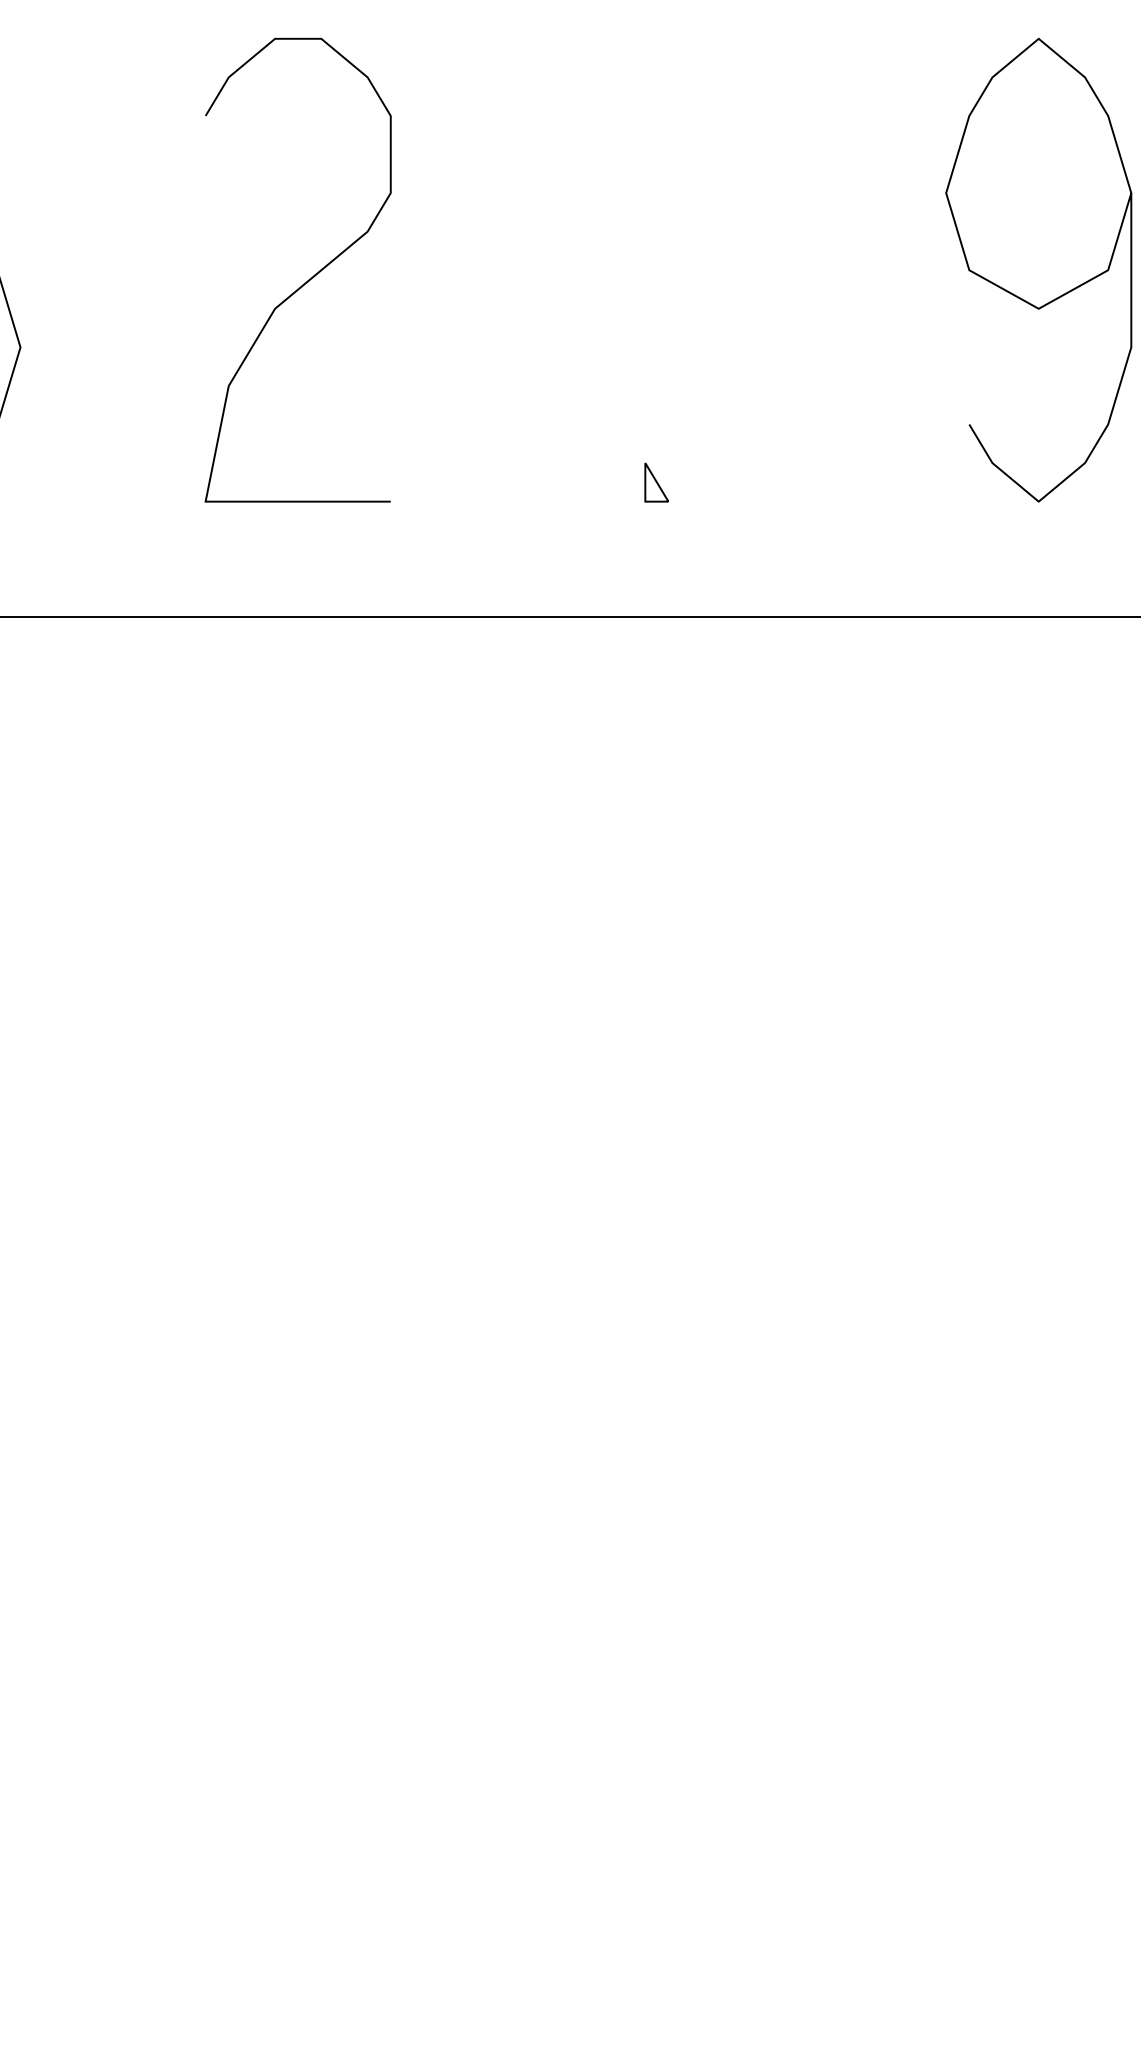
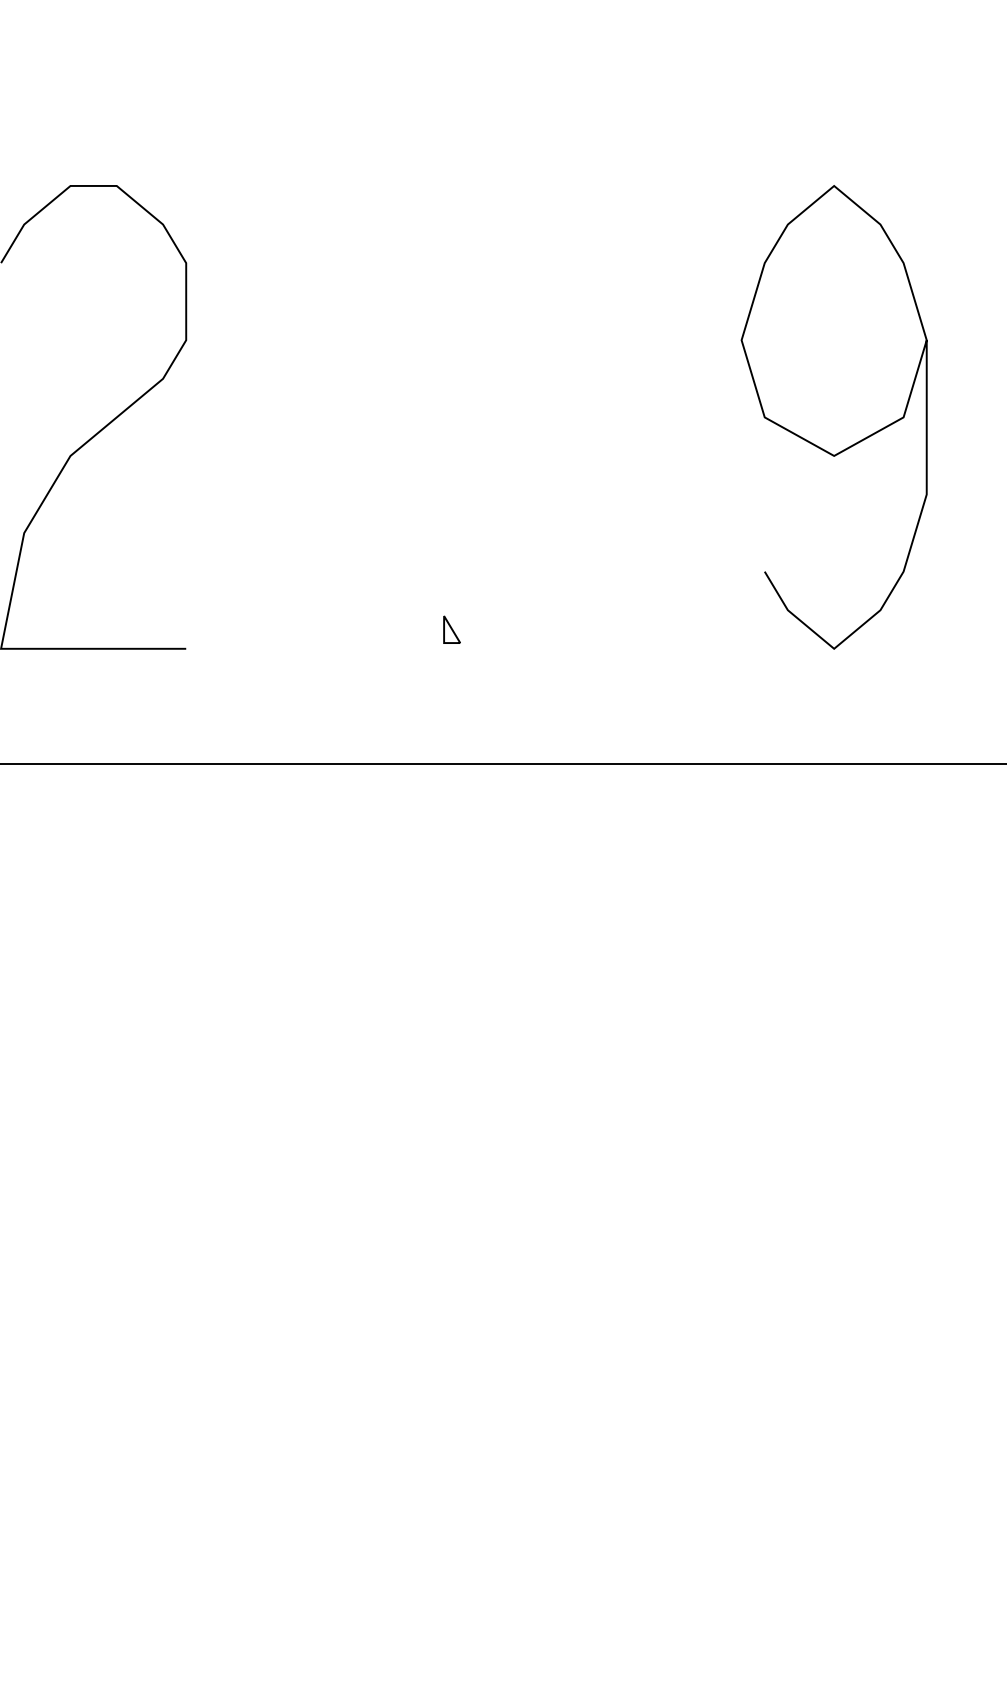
part: (656, 482) -> (451, 629), size x0.7

